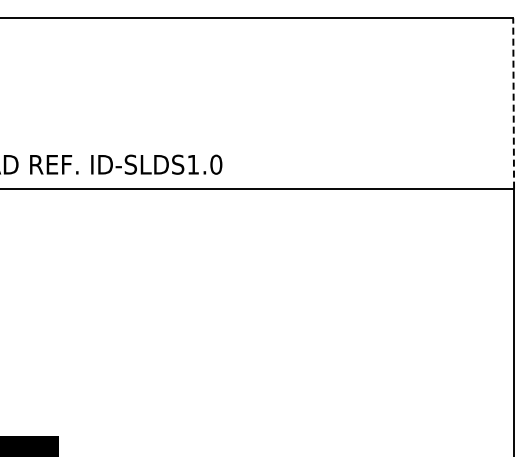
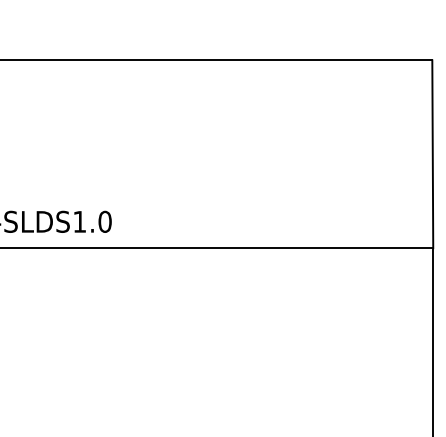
line: (513, 102) -> (432, 153), dashed -> solid

